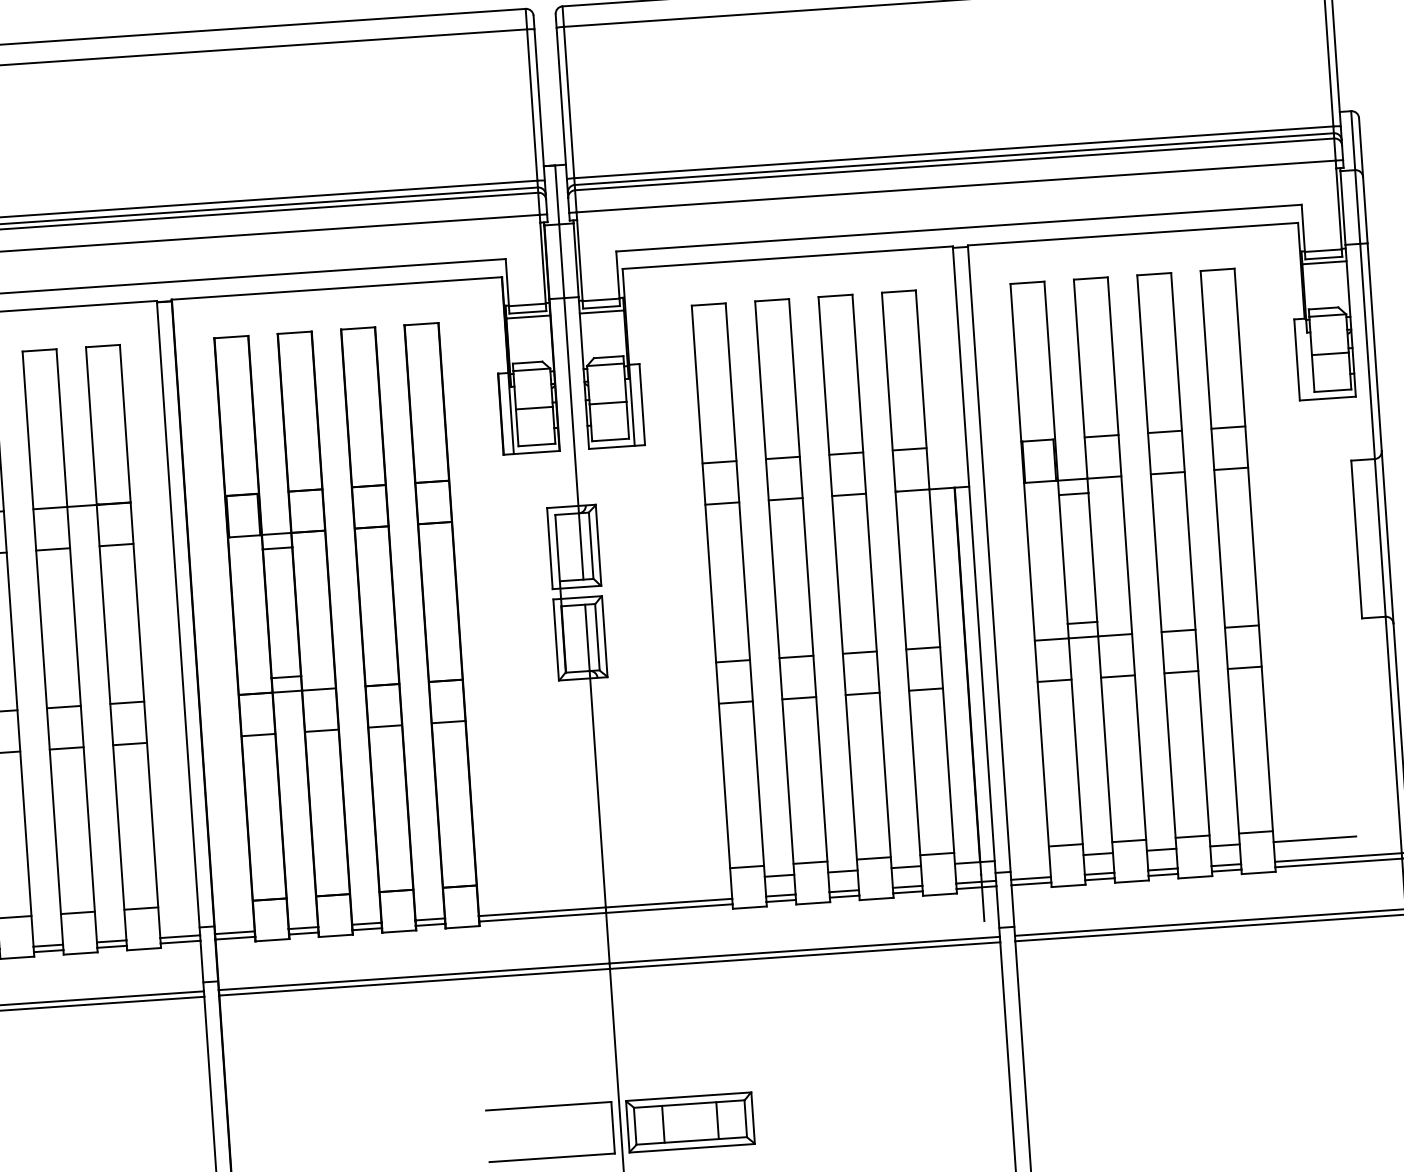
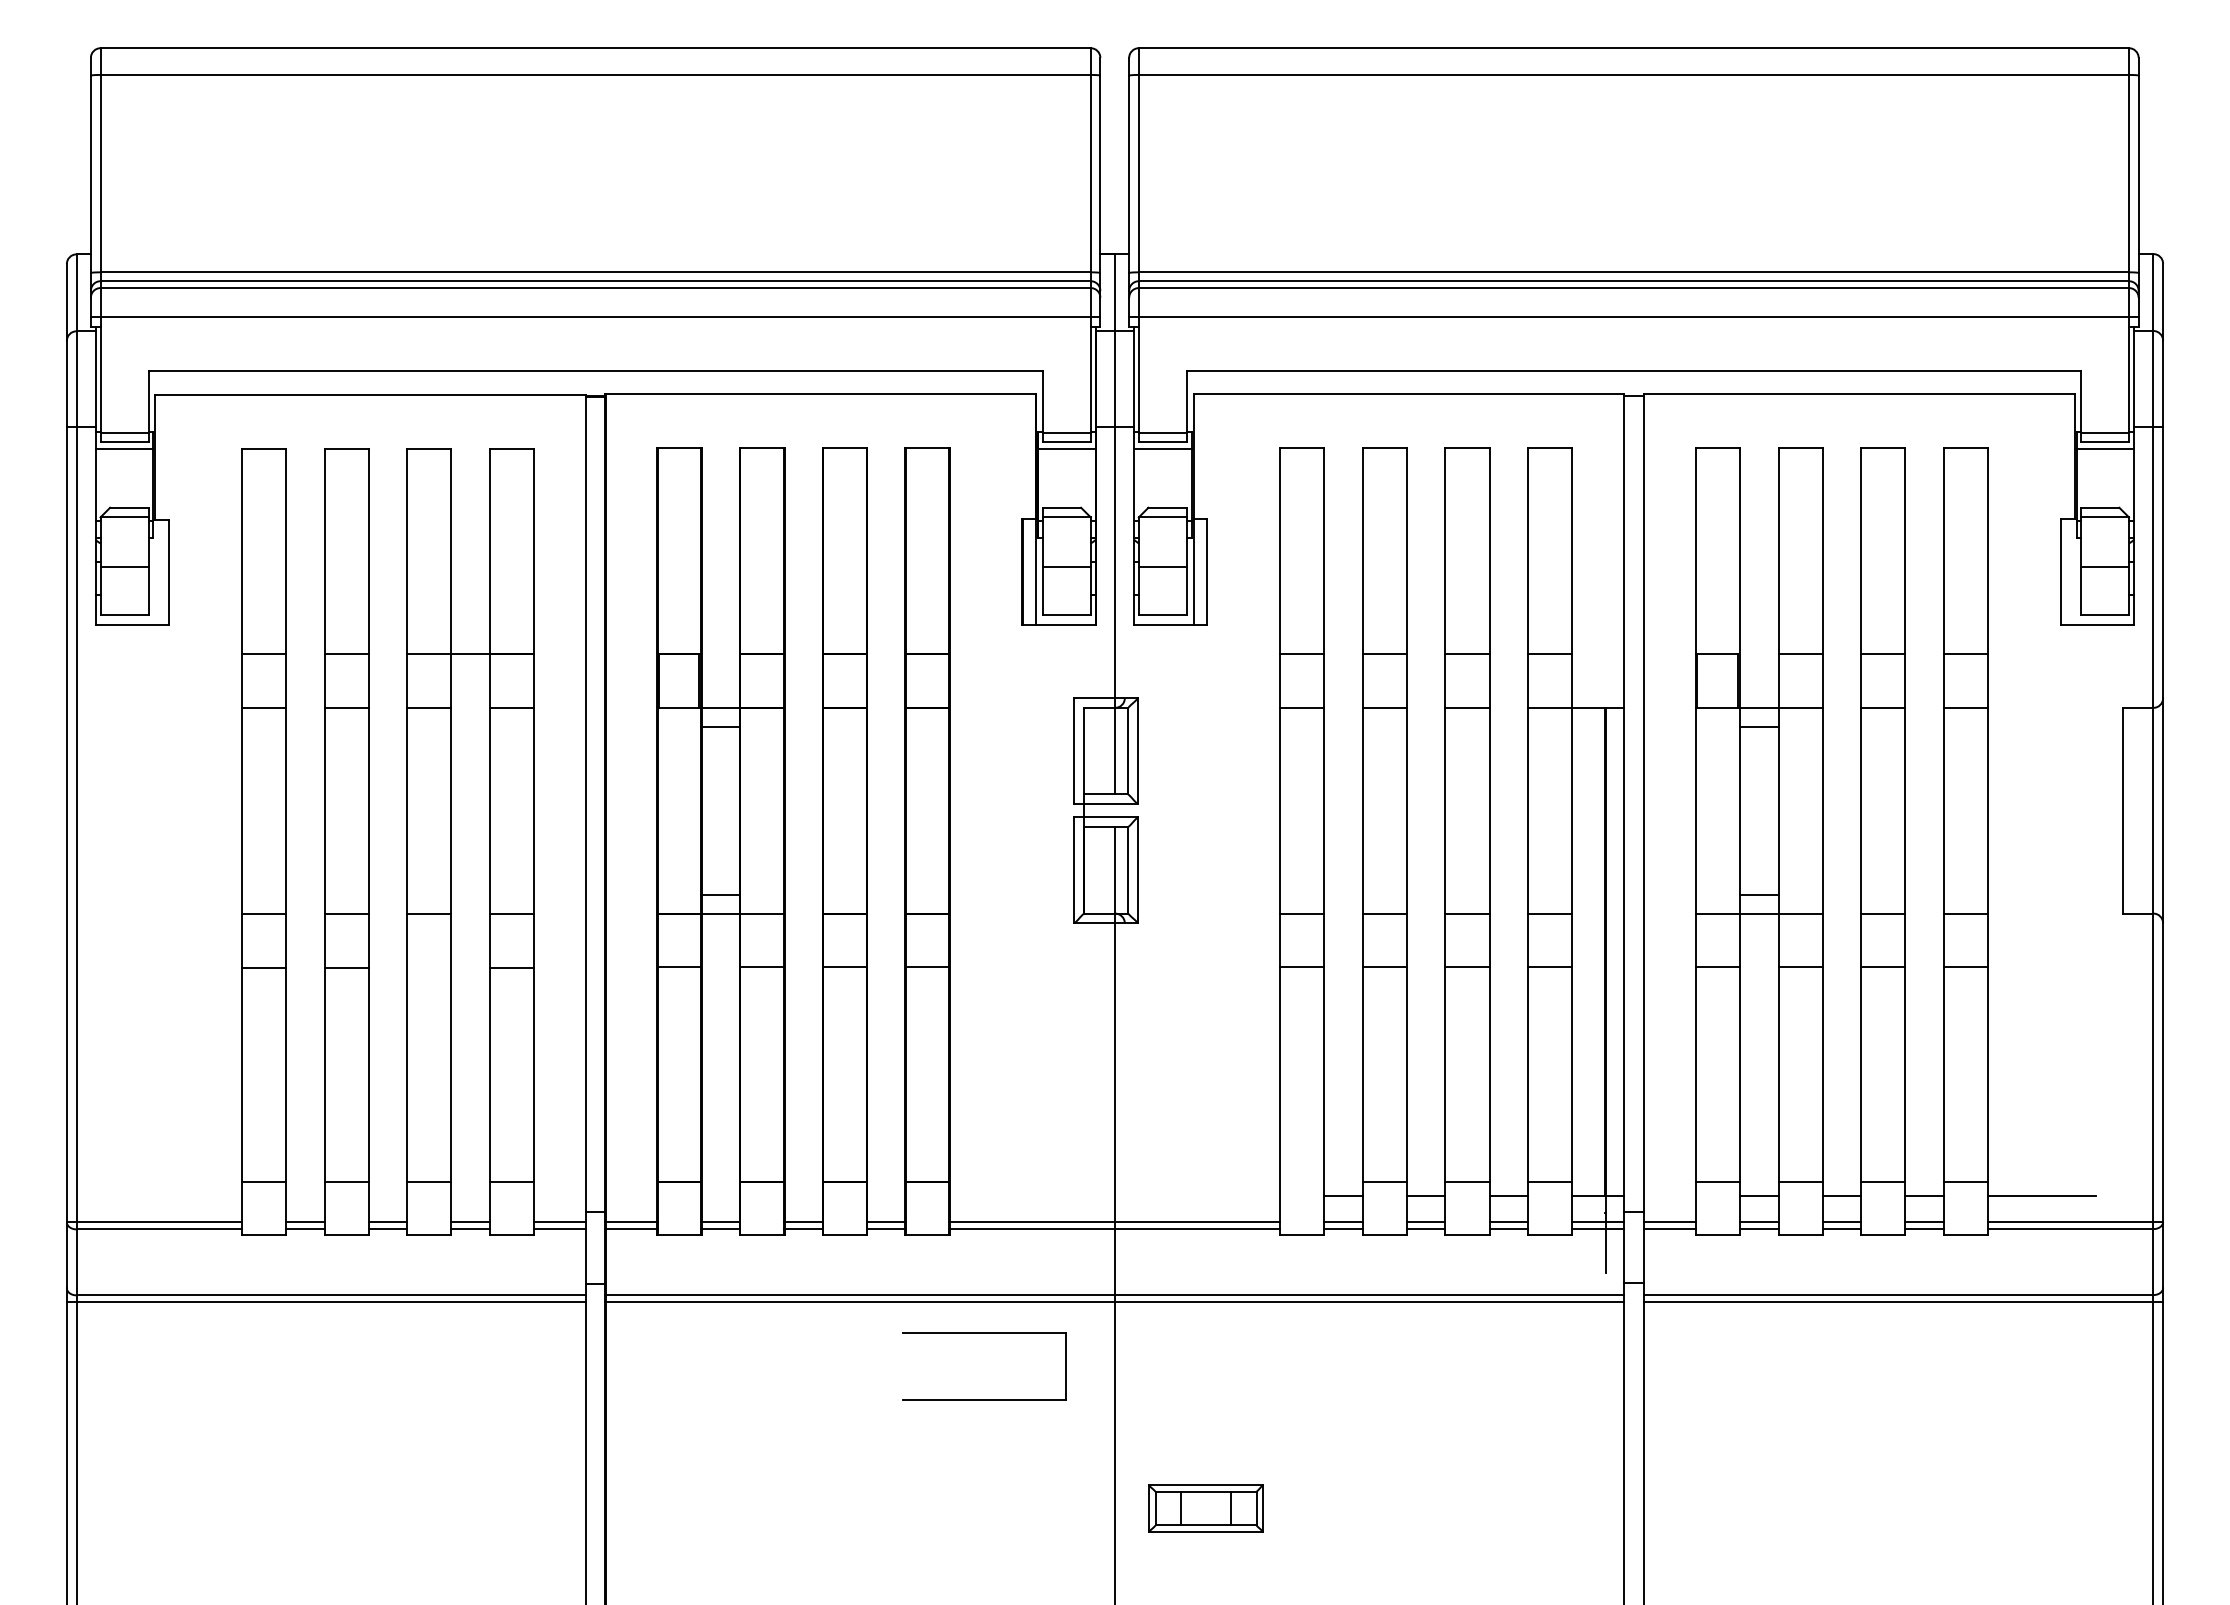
line: (66, 748) -> (429, 967), removed
line: (747, 867) -> (1302, 1182), removed
part: (548, 1106) -> (984, 1333), moved
part: (690, 1122) -> (1205, 1508), size x0.7

